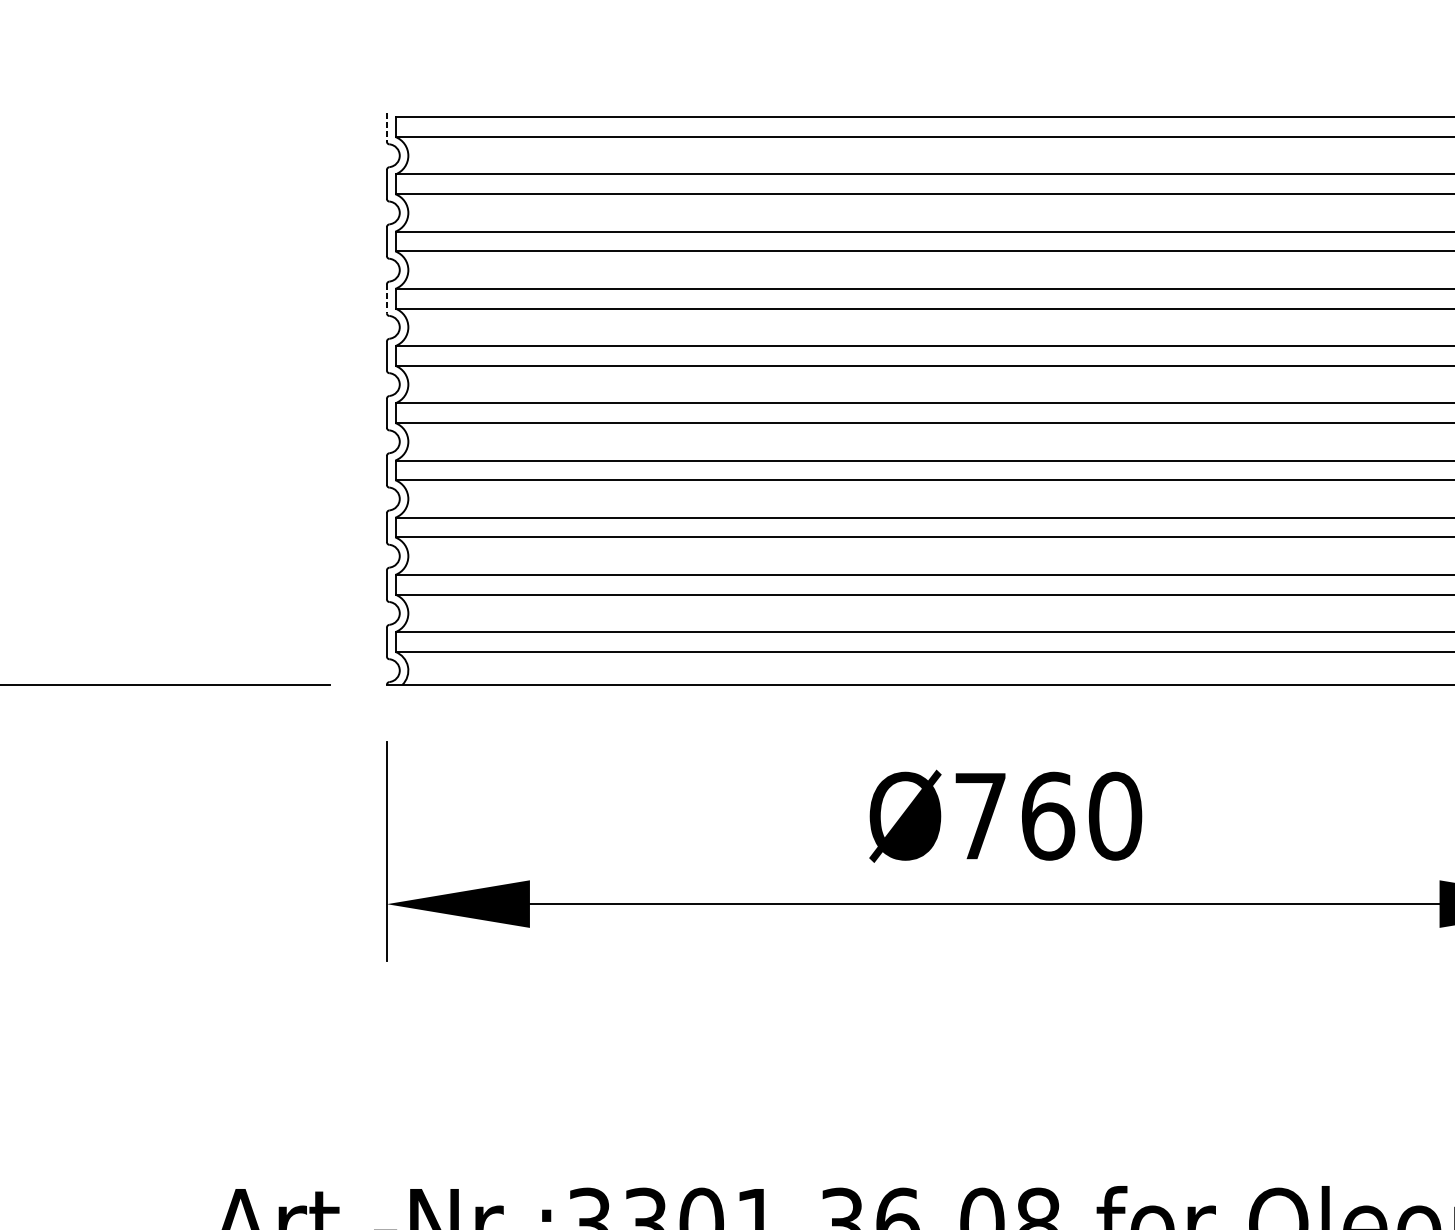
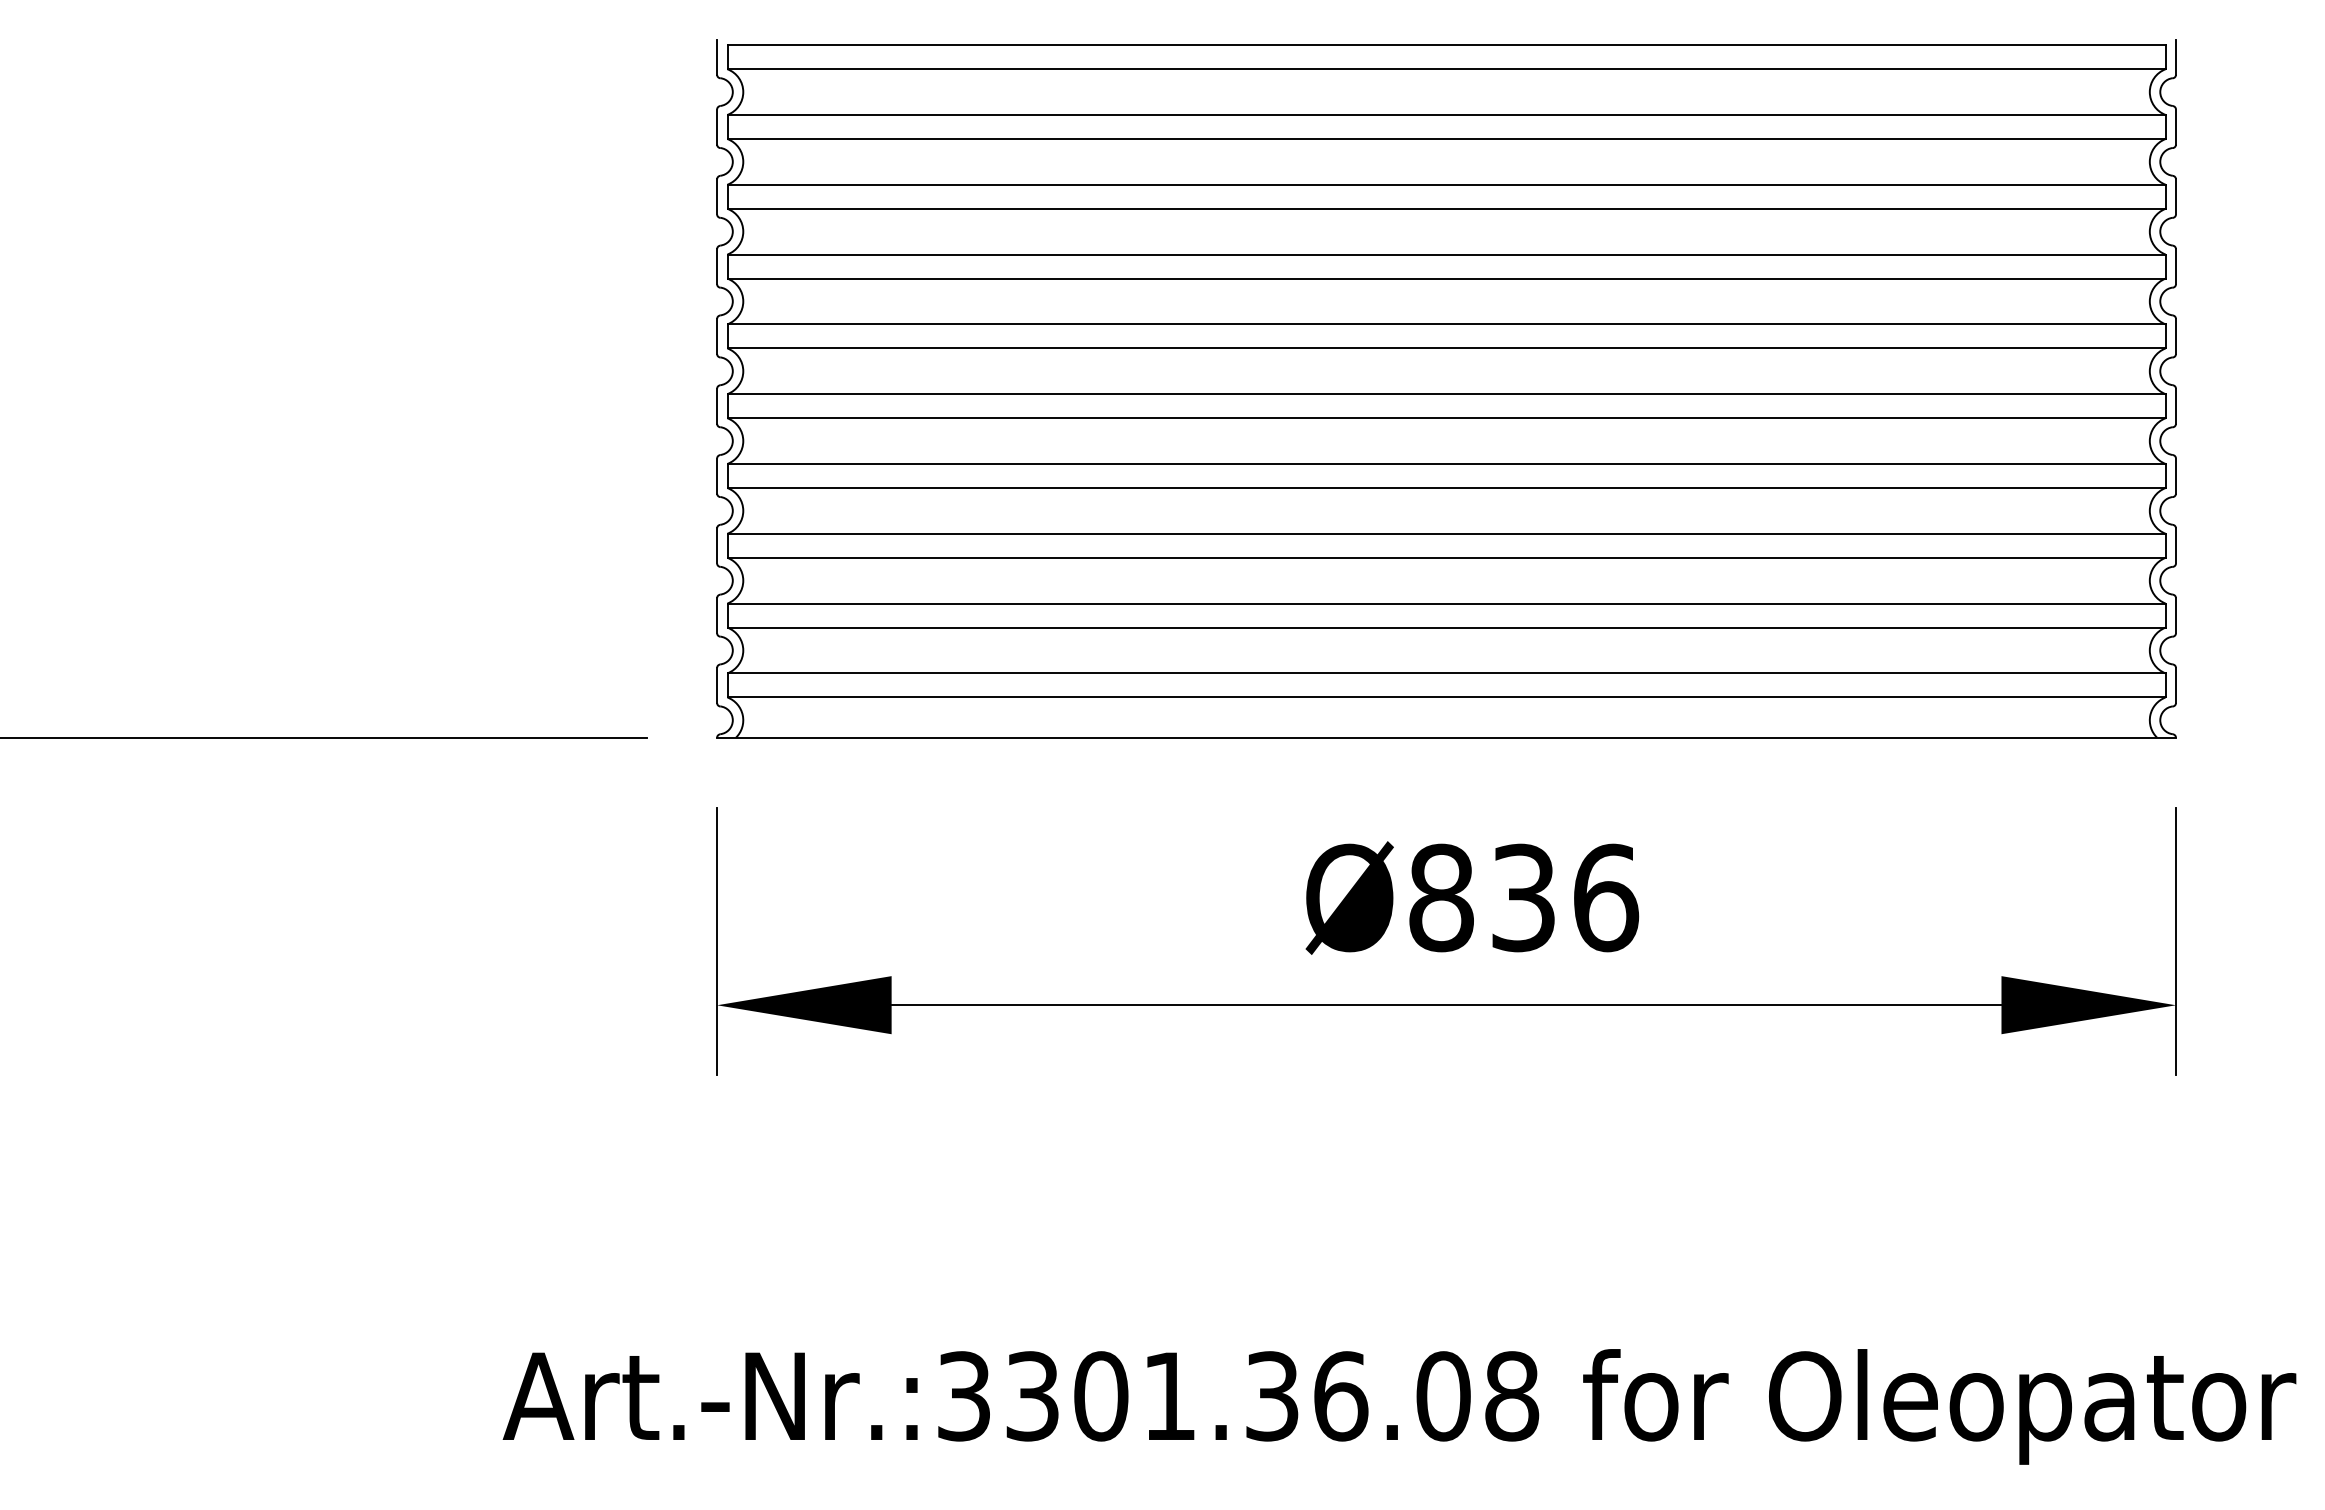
line: (387, 127) -> (717, 57), dashed -> solid
line: (387, 298) -> (717, 266), dashed -> solid
text: (1048, 815) -> (1524, 897), Ø760 -> Ø836

